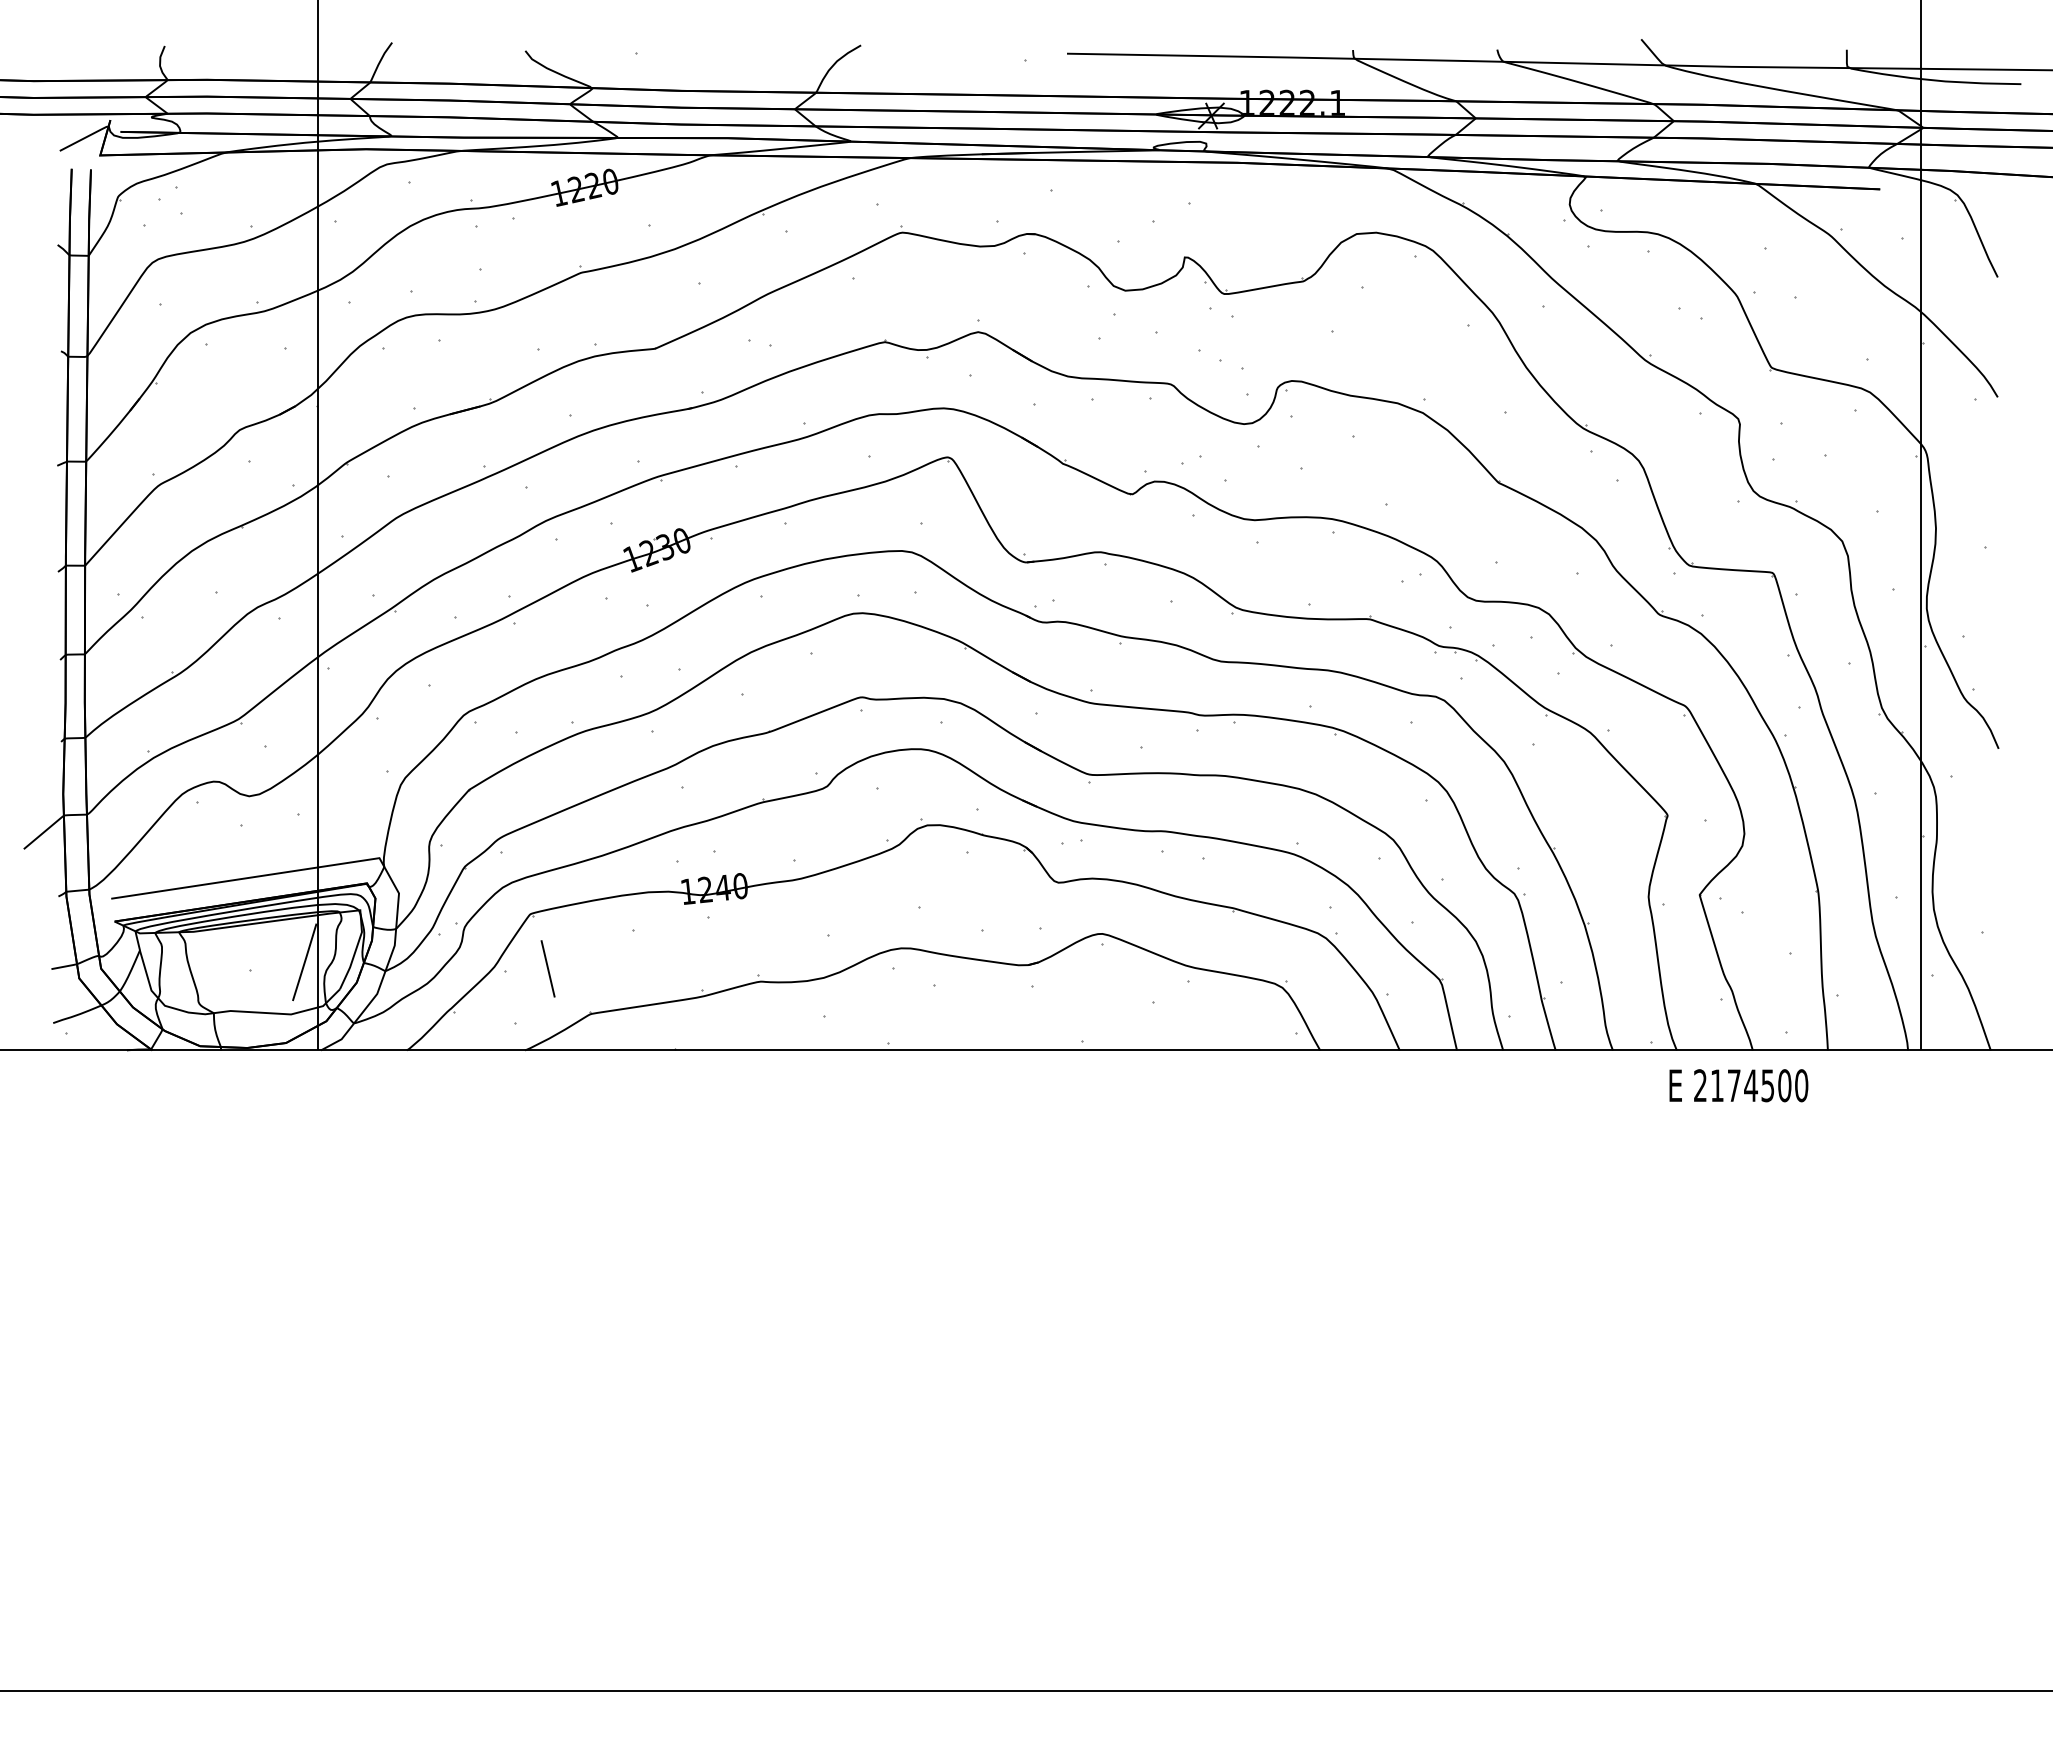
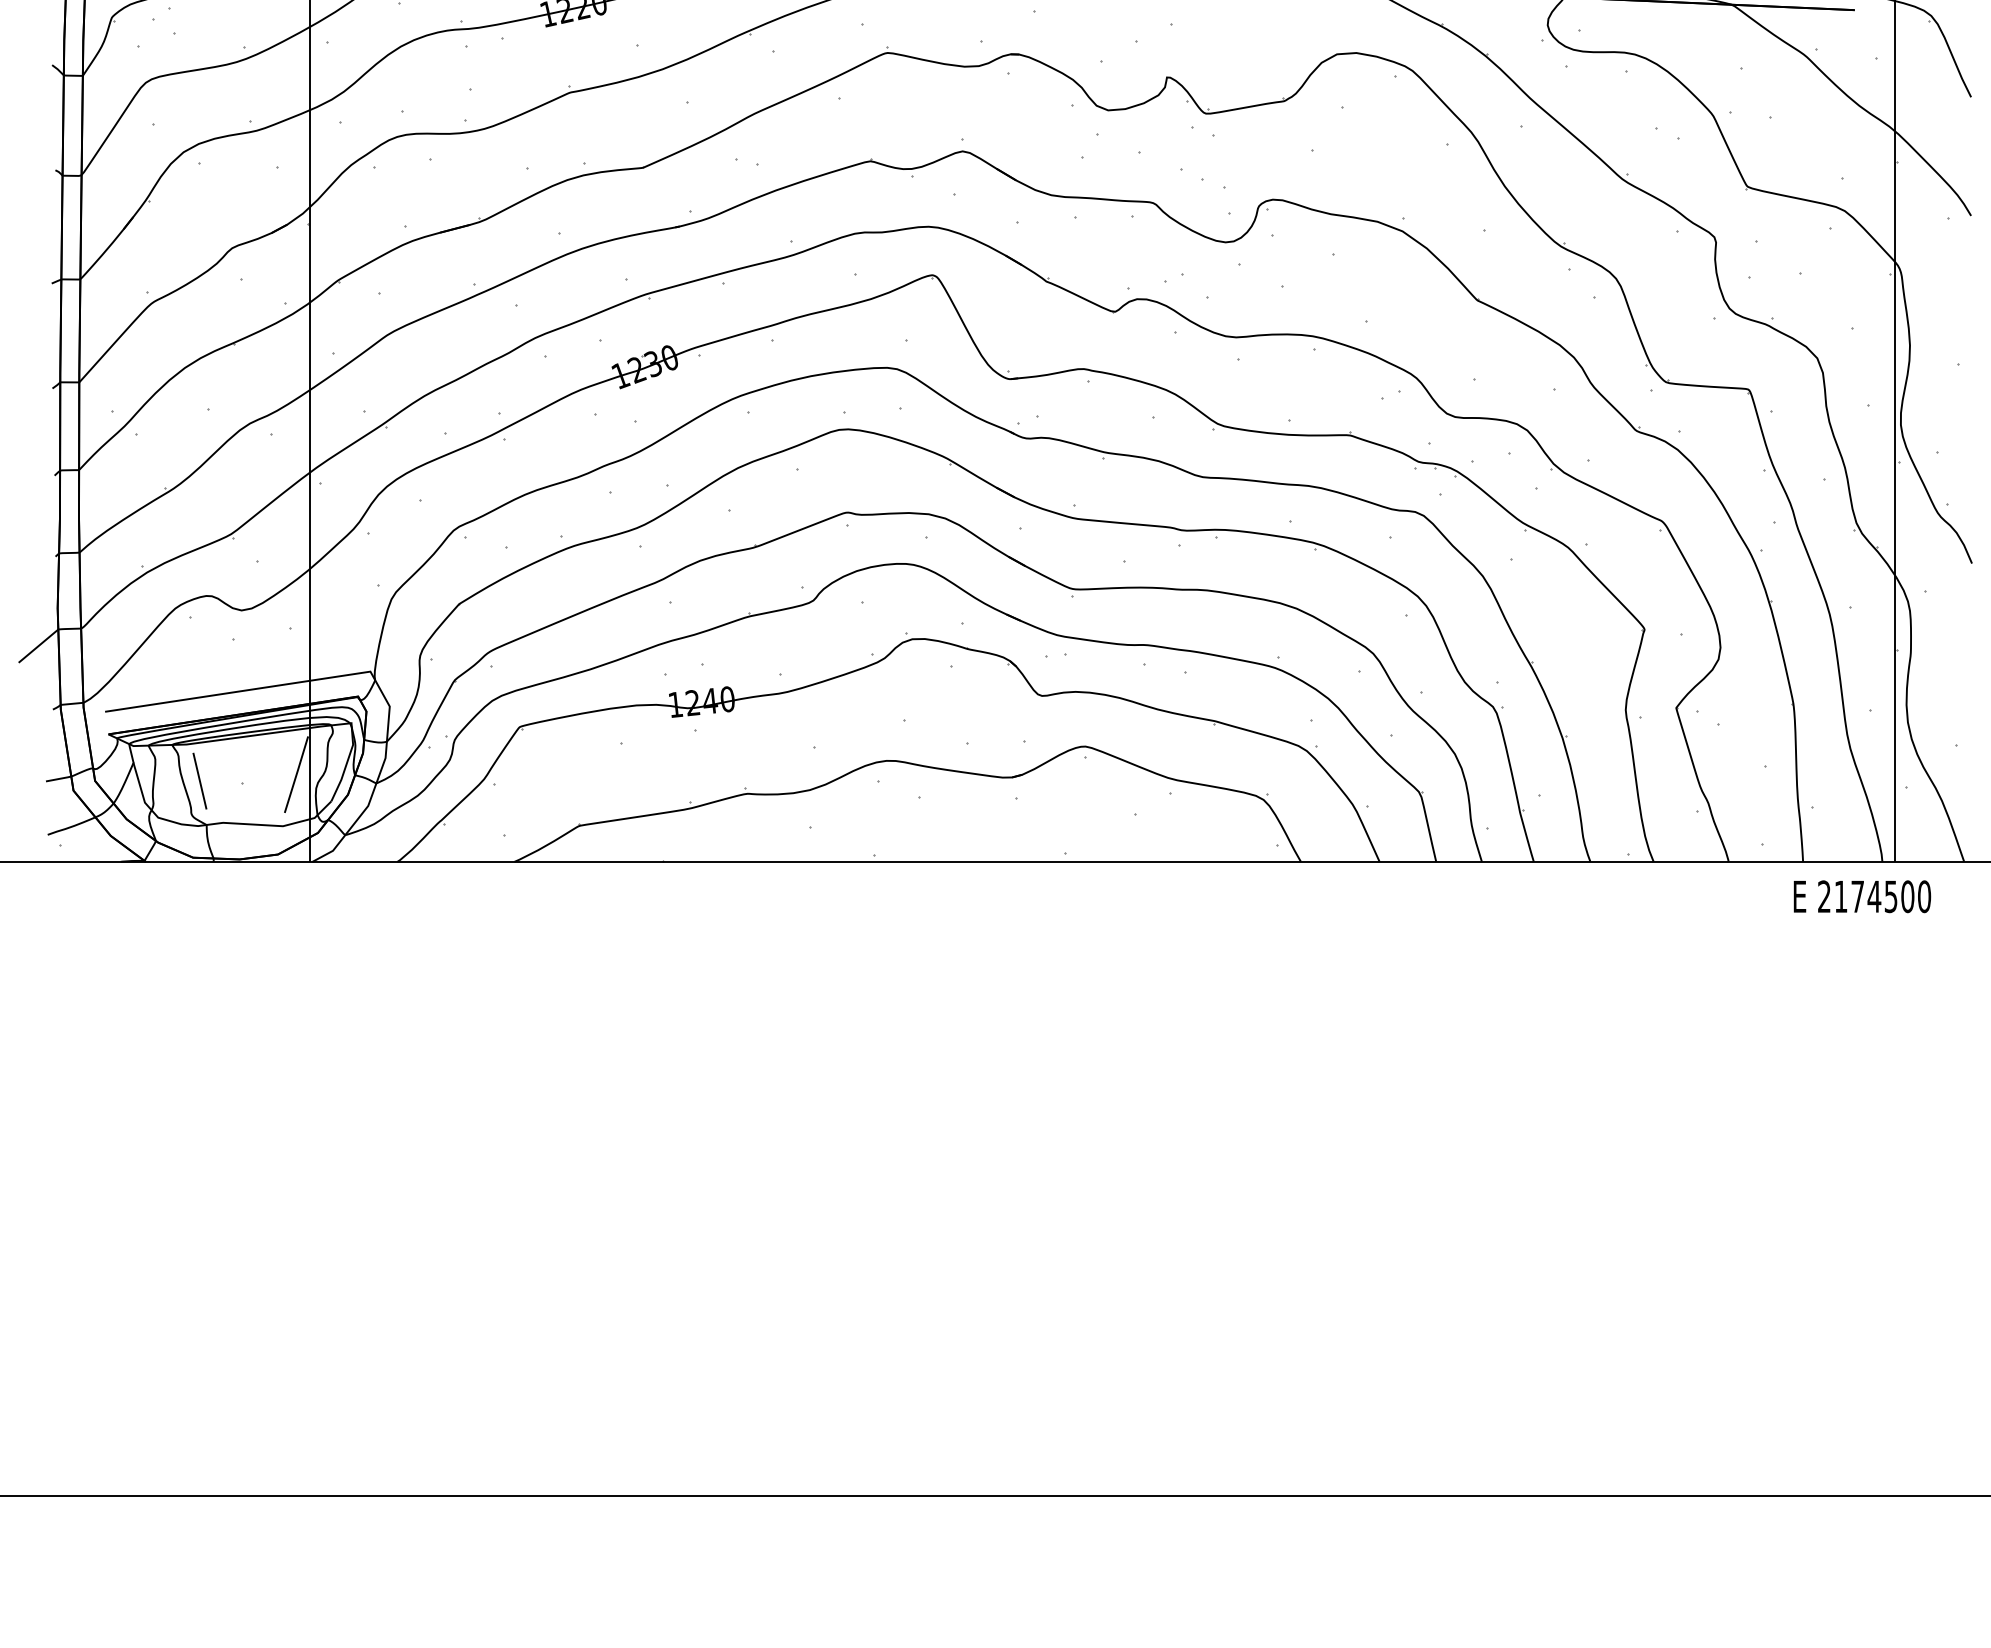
line: (547, 968) -> (199, 780), moved
text: (1738, 1085) -> (1862, 896), moved

